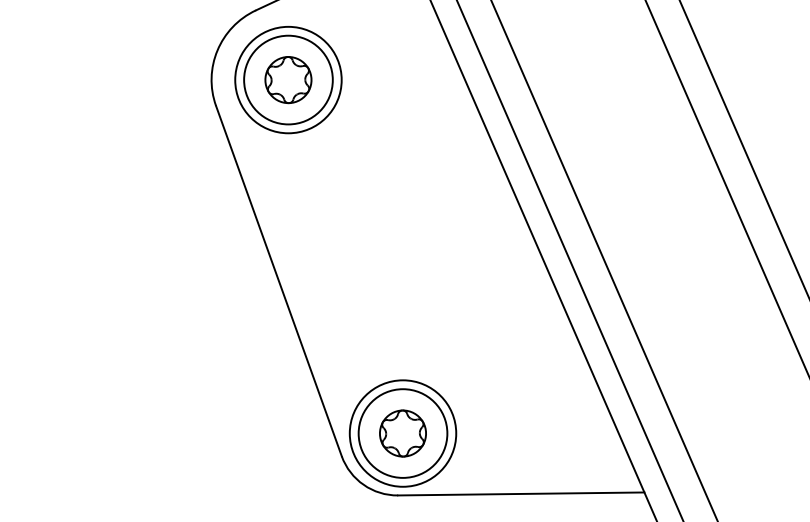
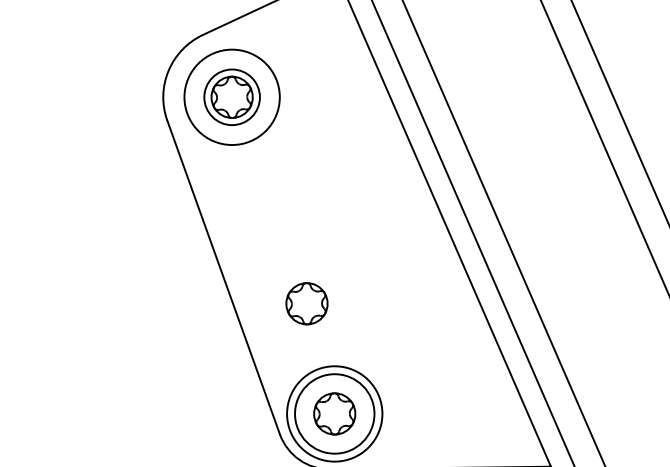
circle: (288, 79) -> (232, 96), size x0.7
part: (371, 310) -> (306, 303), added

